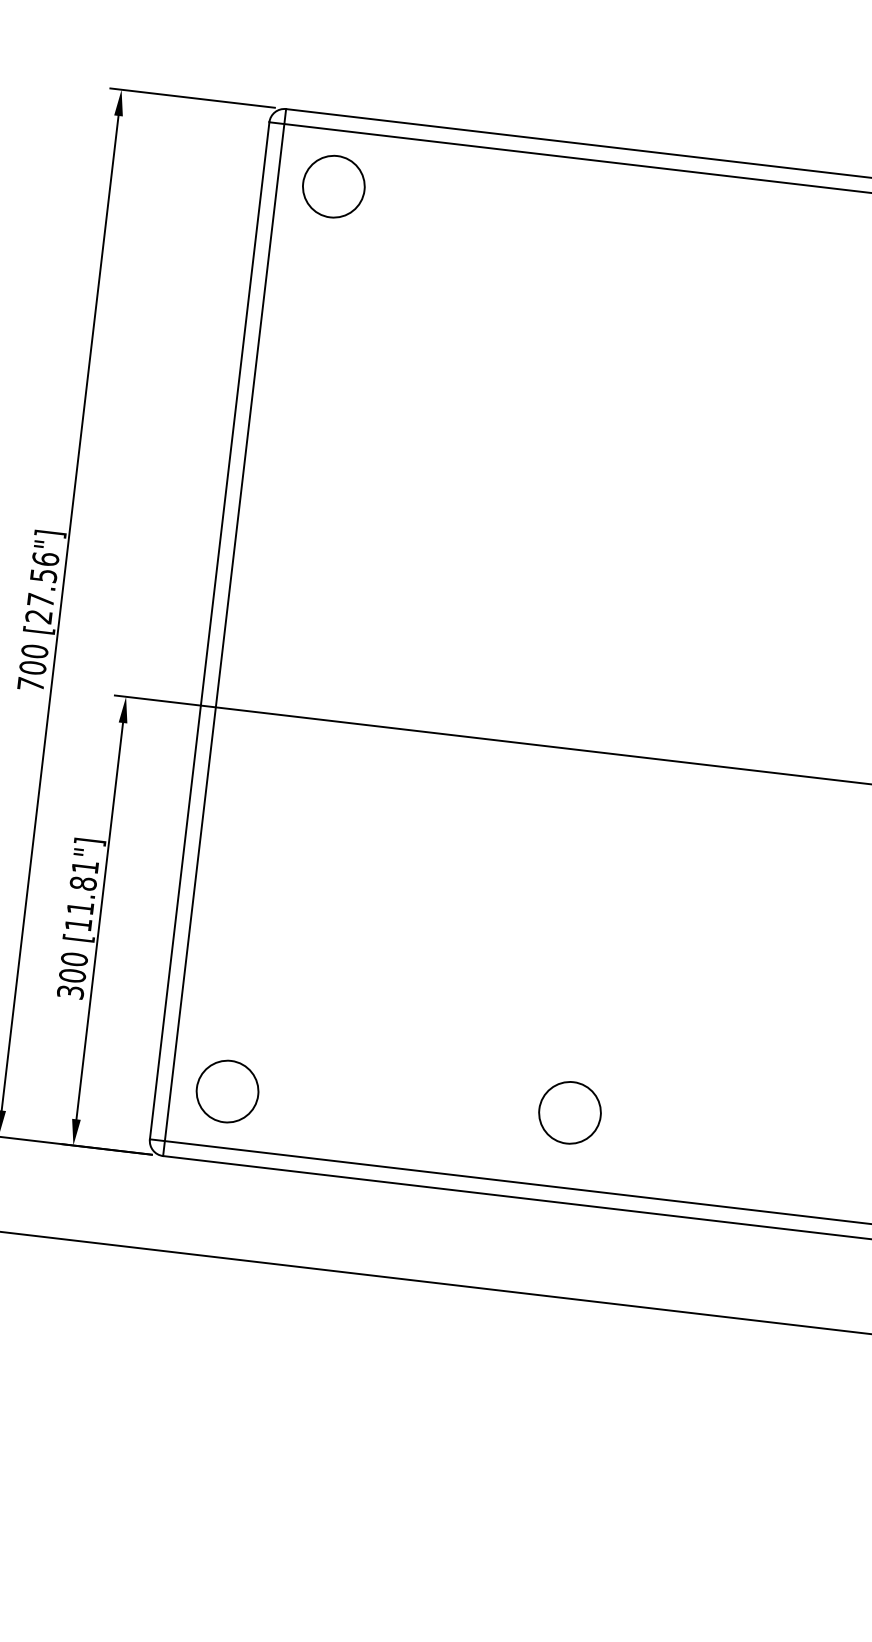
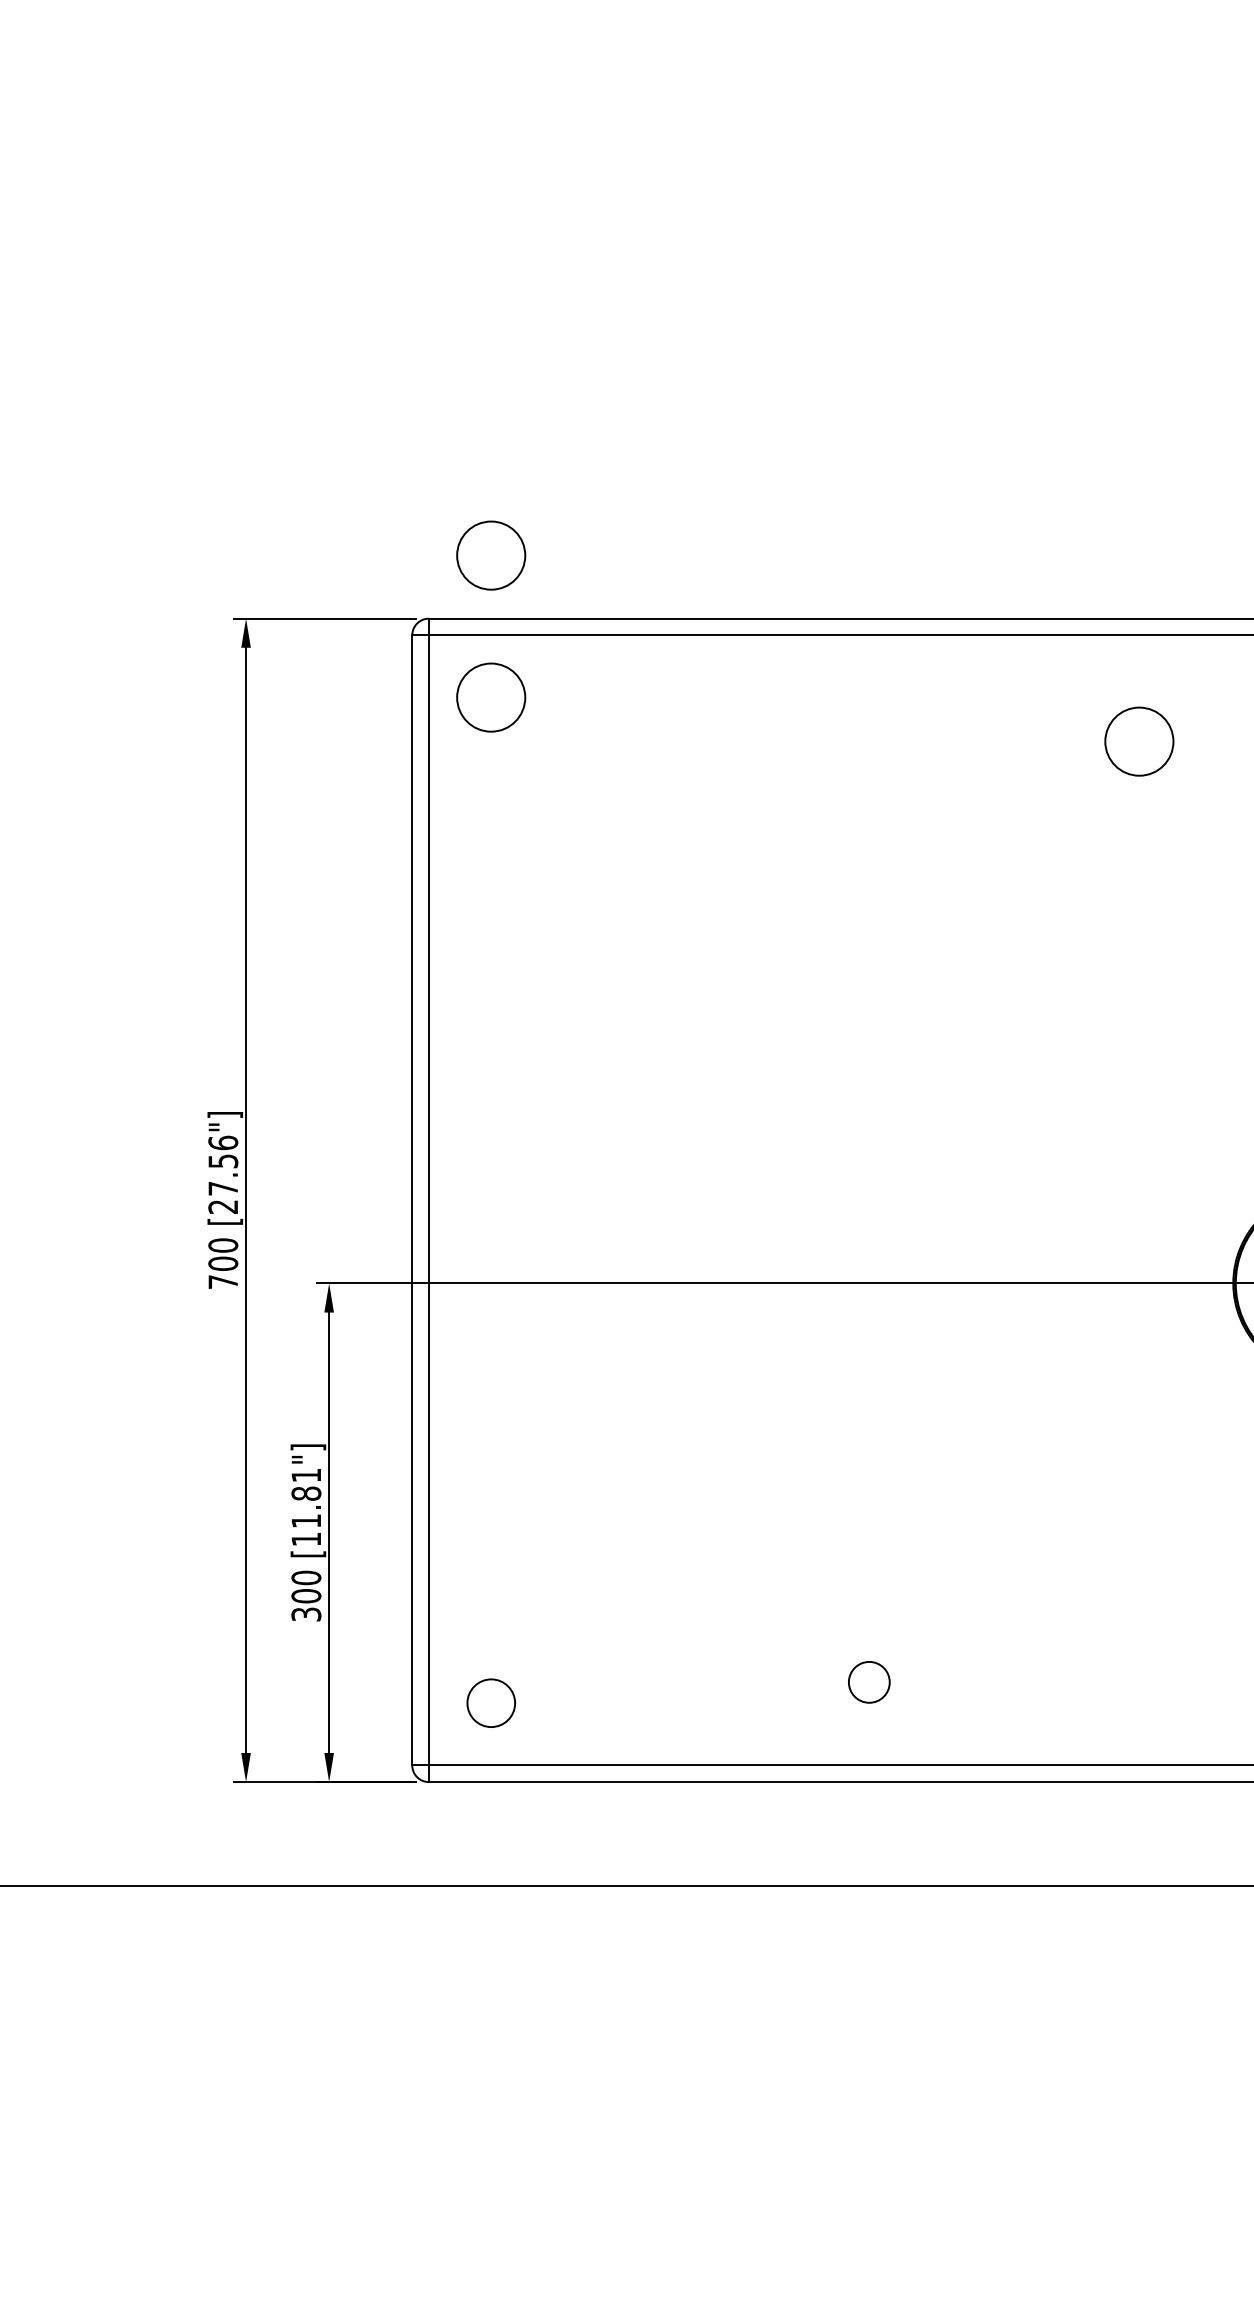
circle: (349, 58) -> (491, 555), added
circle: (227, 1091) -> (491, 1703), size x0.7
circle: (570, 1113) -> (869, 1682), size x0.6

